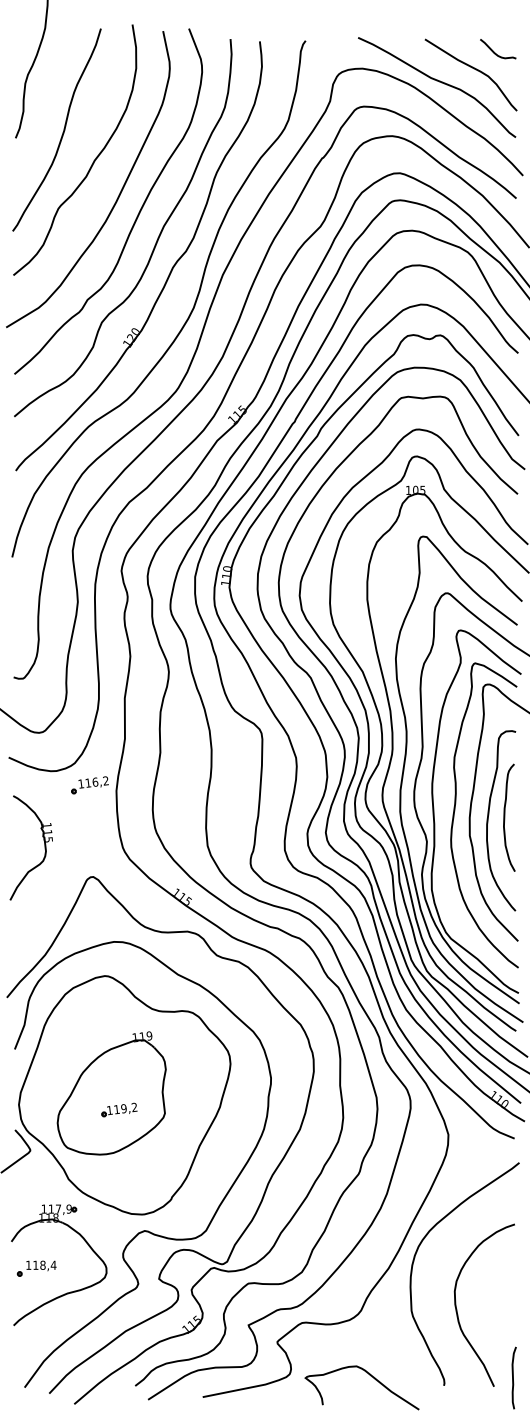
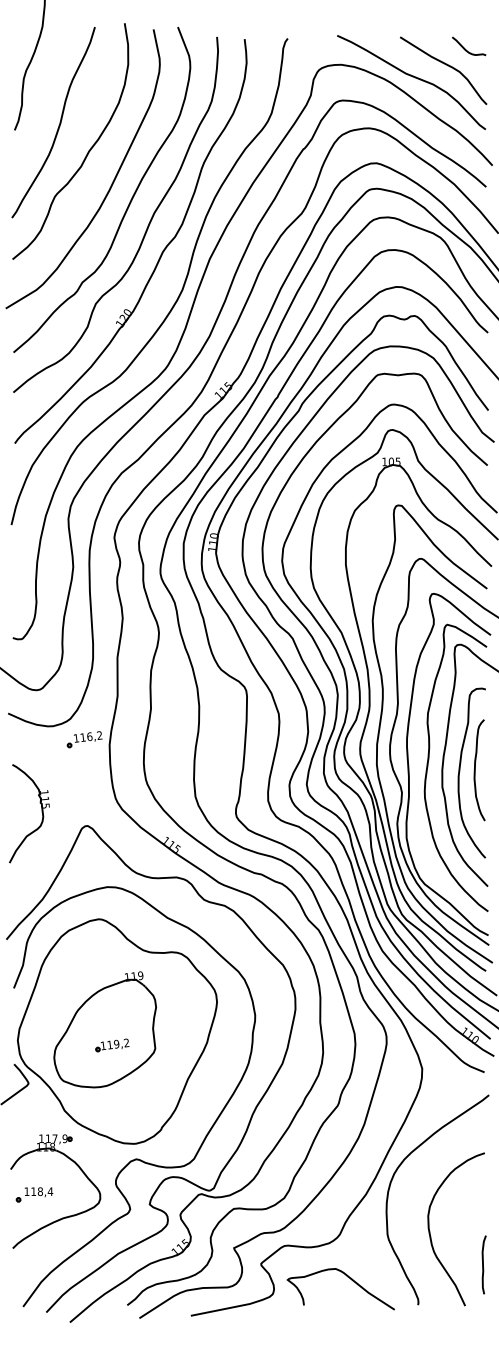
part: (44, 847) -> (41, 813), moved
curve: (370, 1376) -> (348, 1278), moved
curve: (513, 1377) -> (483, 1264), moved

